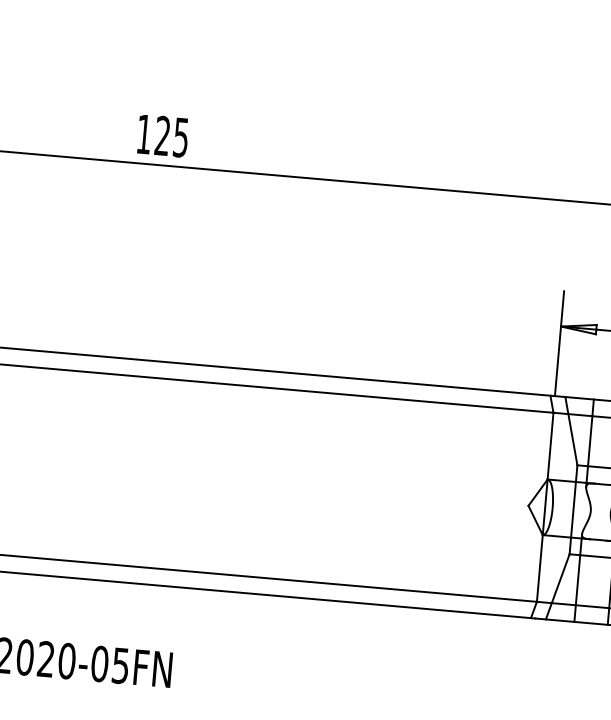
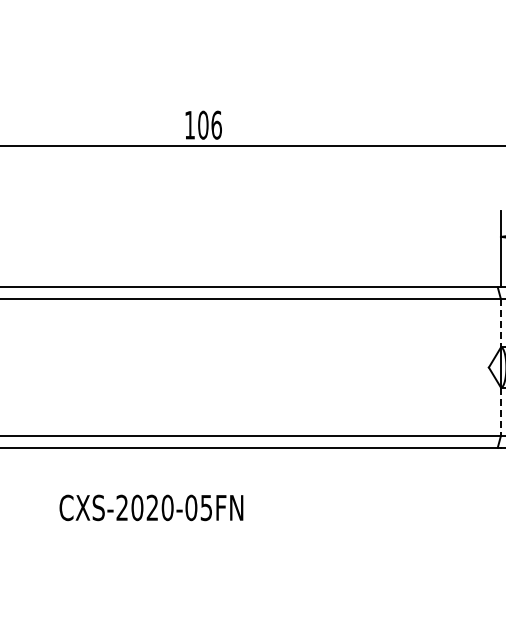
text: (171, 135) -> (209, 124), 125 -> 106
line: (549, 446) -> (500, 323), solid -> dashed
line: (539, 569) -> (500, 412), solid -> dashed

